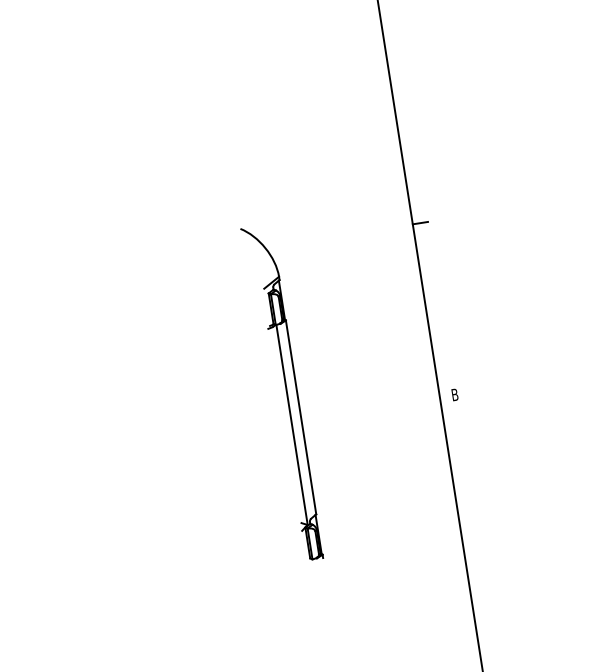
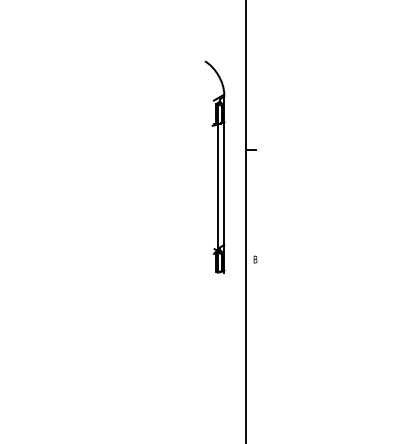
part: (281, 392) -> (214, 166), moved

